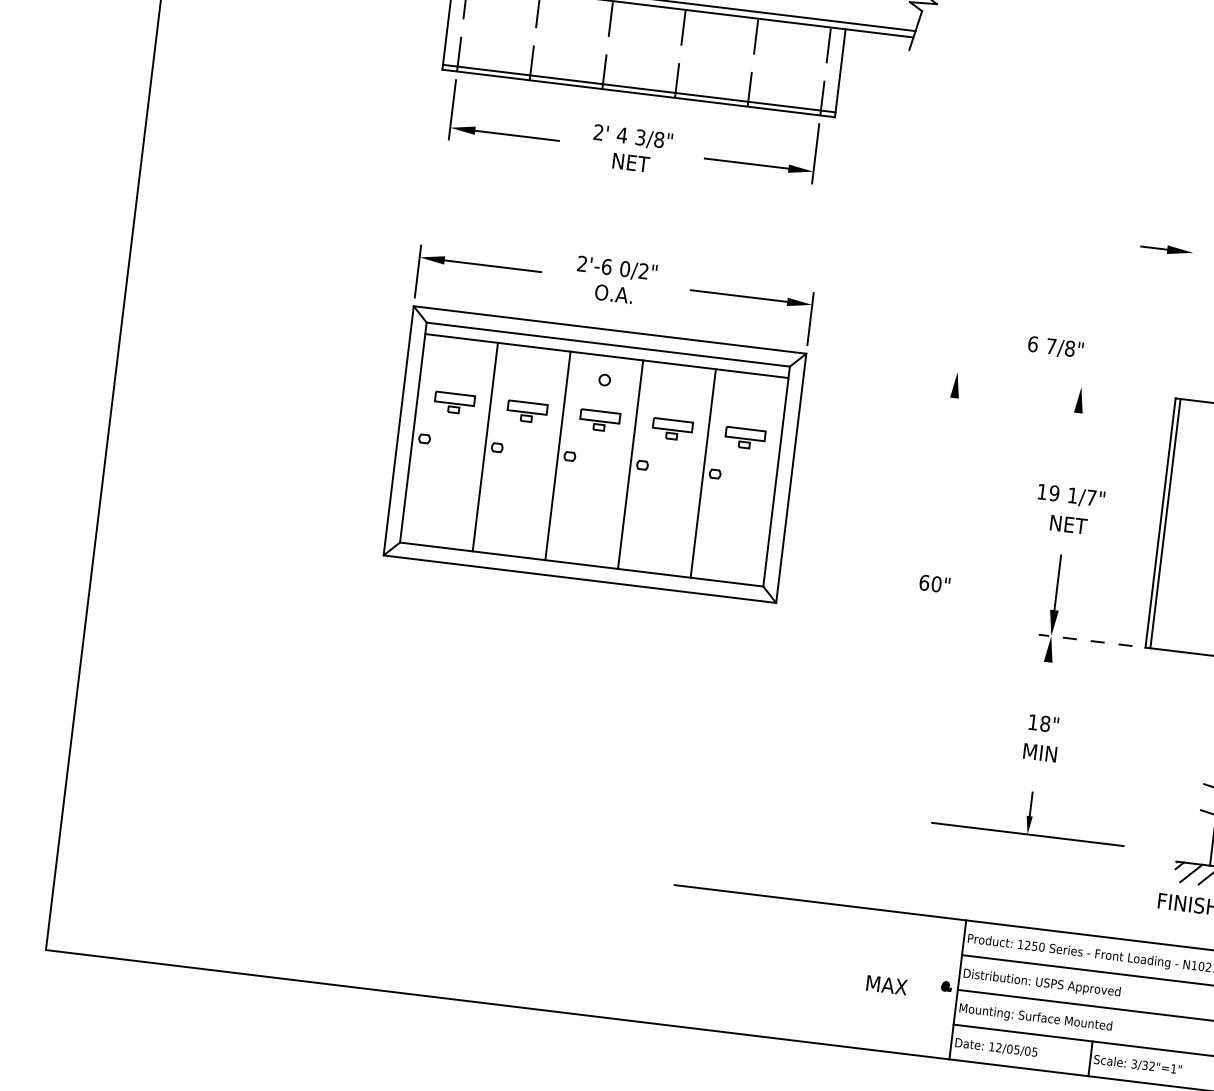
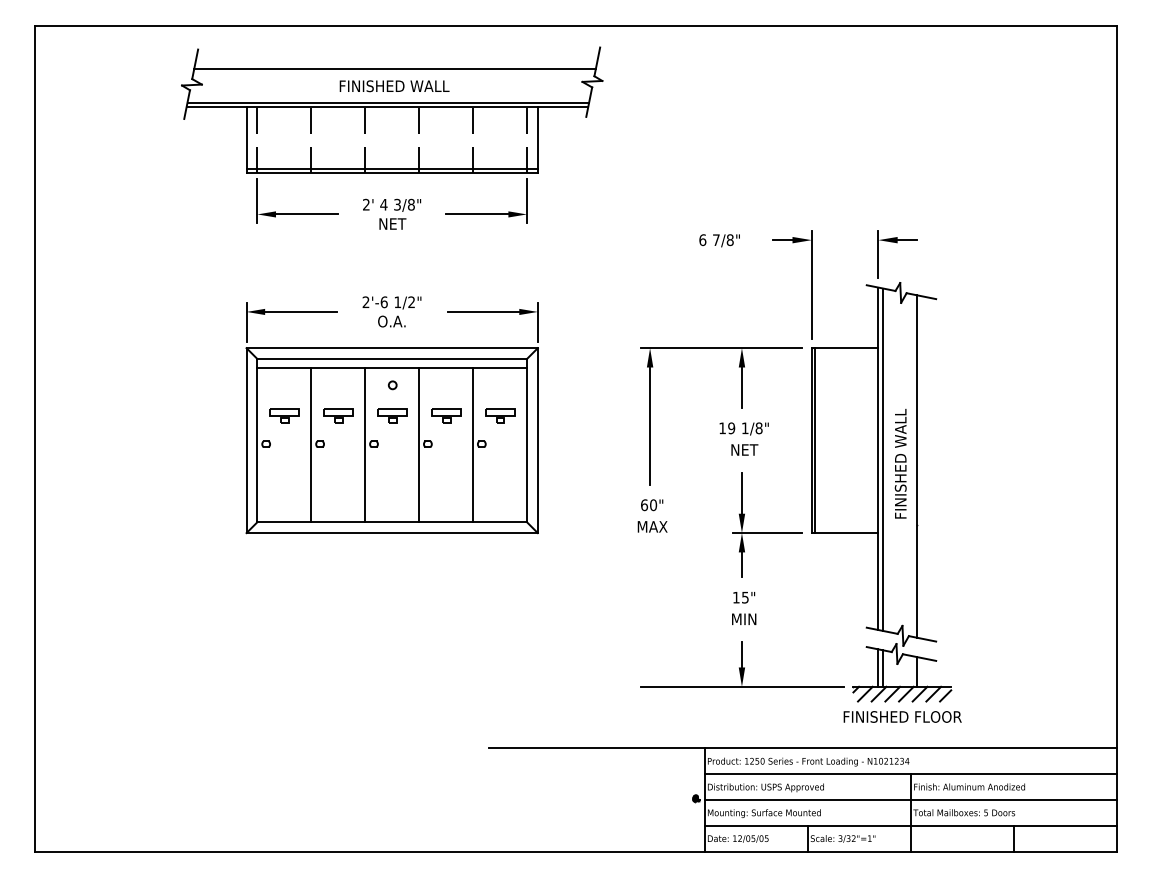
text: (624, 269) -> (397, 302), 0/2" -> 1/2"
line: (1185, 312) -> (811, 284), added
text: (1055, 347) -> (719, 240), moved
line: (1053, 384) -> (721, 348), added
line: (1074, 439) -> (741, 387), added
line: (945, 477) -> (650, 426), added
text: (1090, 497) -> (758, 428), 1/7" -> 1/8"
line: (1085, 640) -> (767, 533), dashed -> solid
line: (1045, 678) -> (741, 564), added
text: (1044, 723) -> (744, 597), 18" -> 15"
part: (1030, 813) -> (742, 664), size x1.43
text: (886, 984) -> (652, 526), moved

